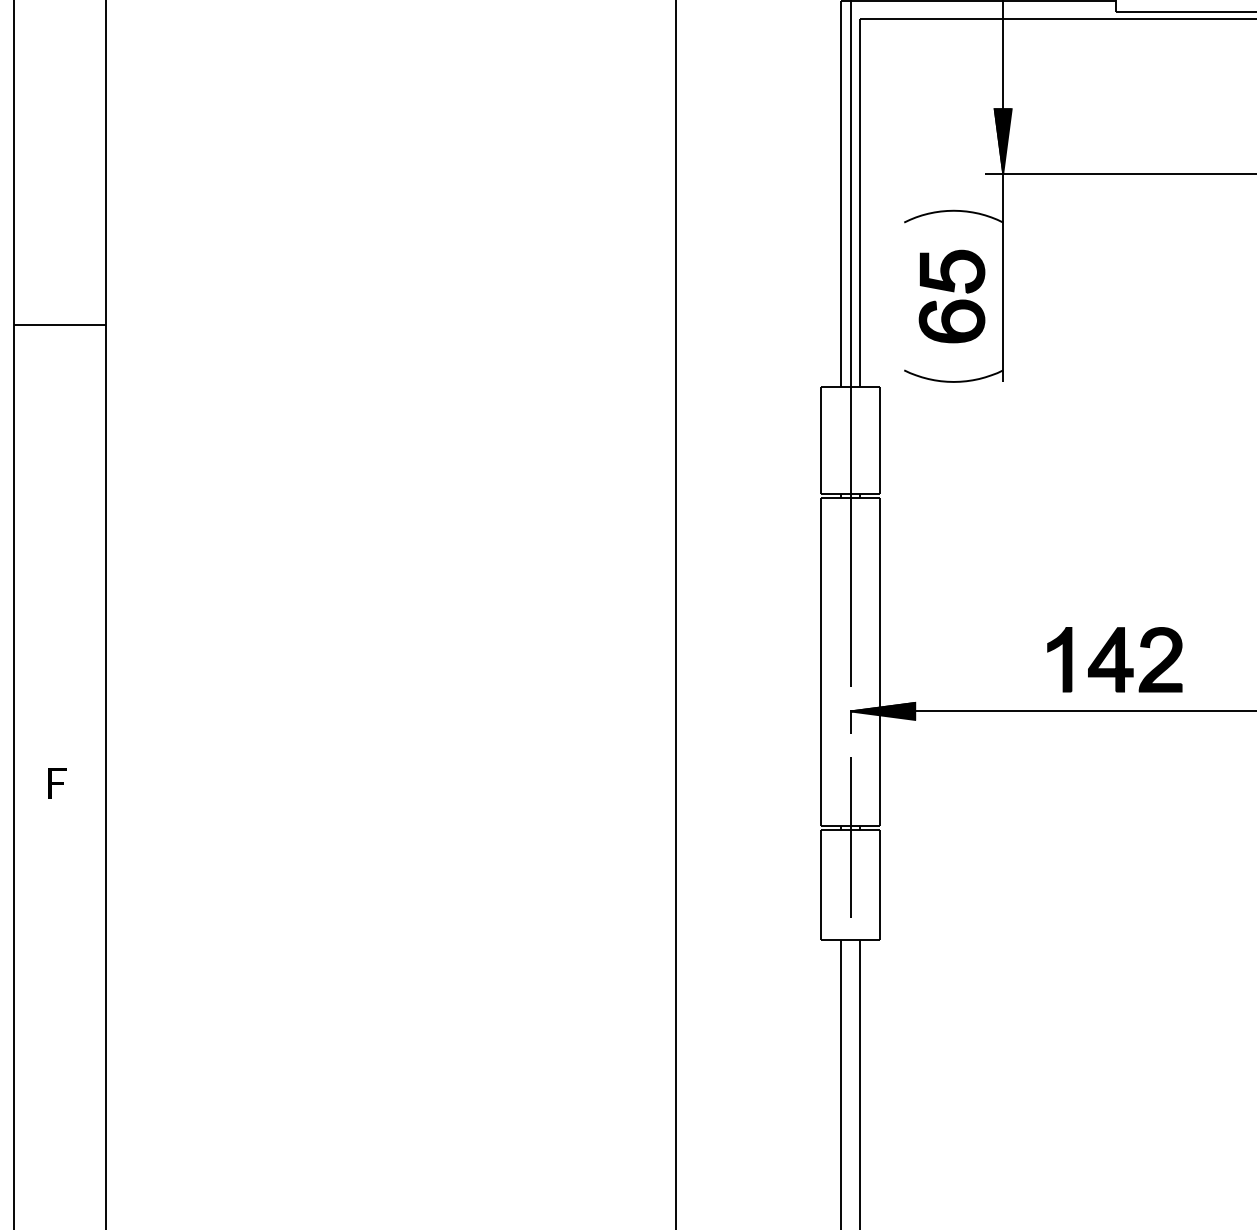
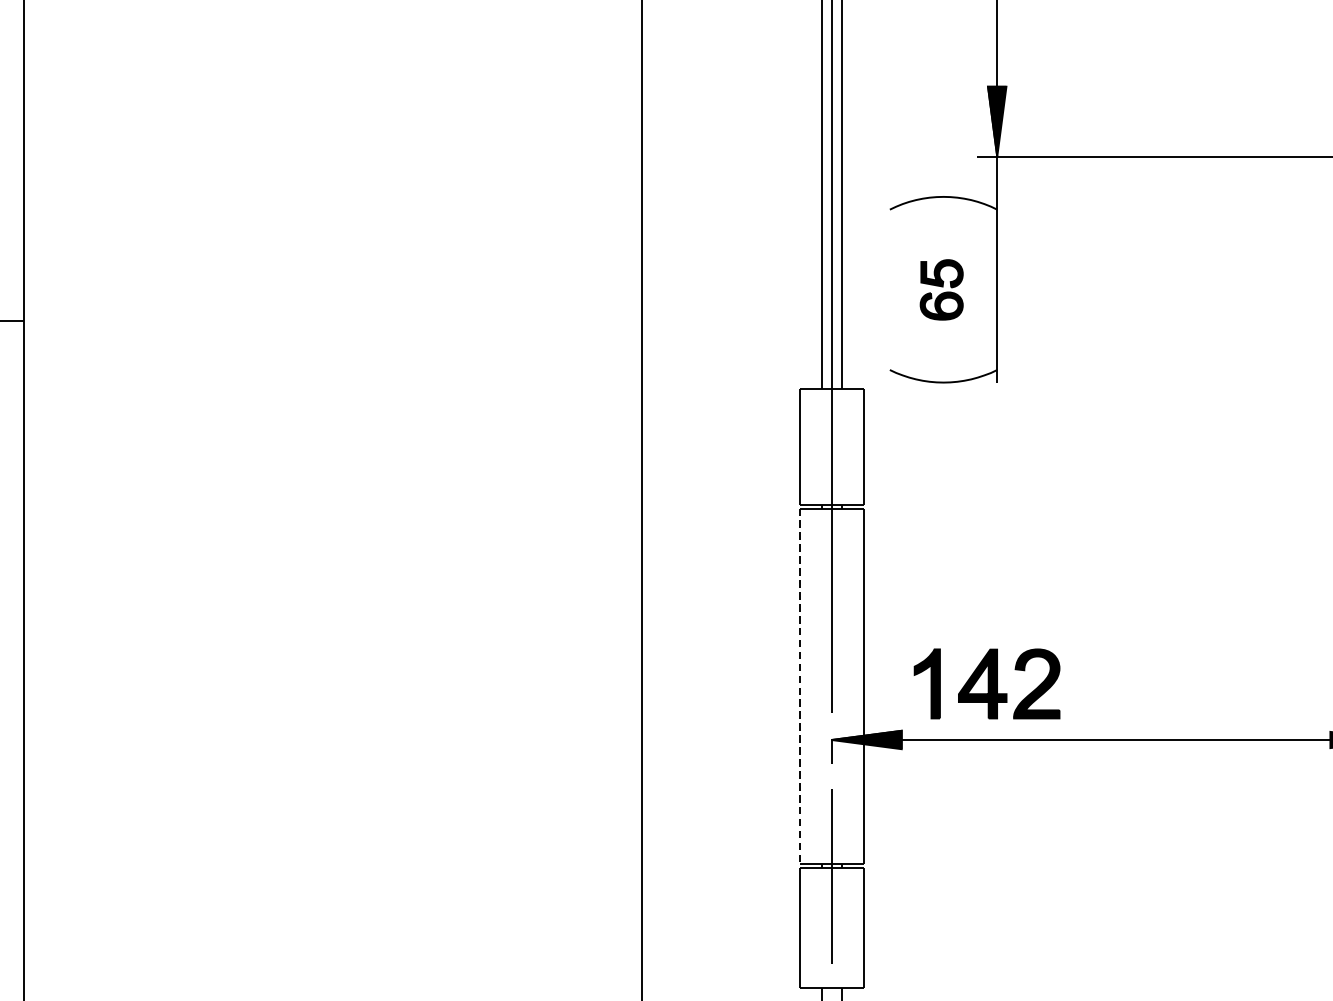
part: (951, 296) -> (941, 289), size x0.6
part: (1114, 659) -> (986, 683), moved
line: (821, 662) -> (800, 686), solid -> dashed

